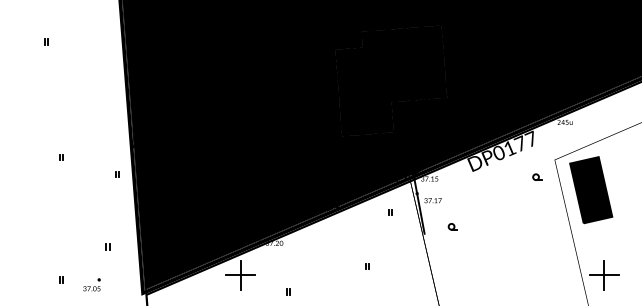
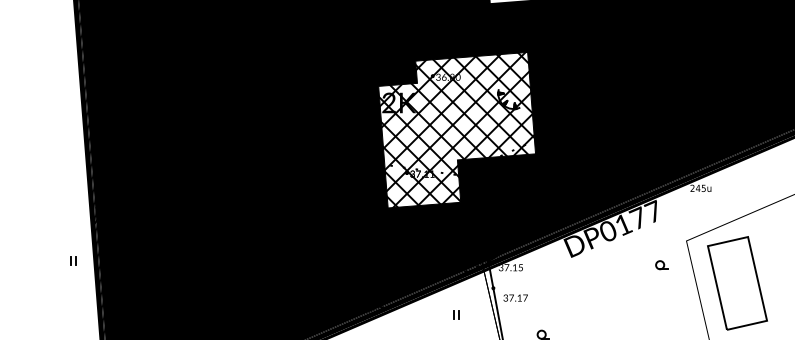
fill: (391, 80) -> (457, 129), removed
fill: (591, 190) -> (737, 283), removed

